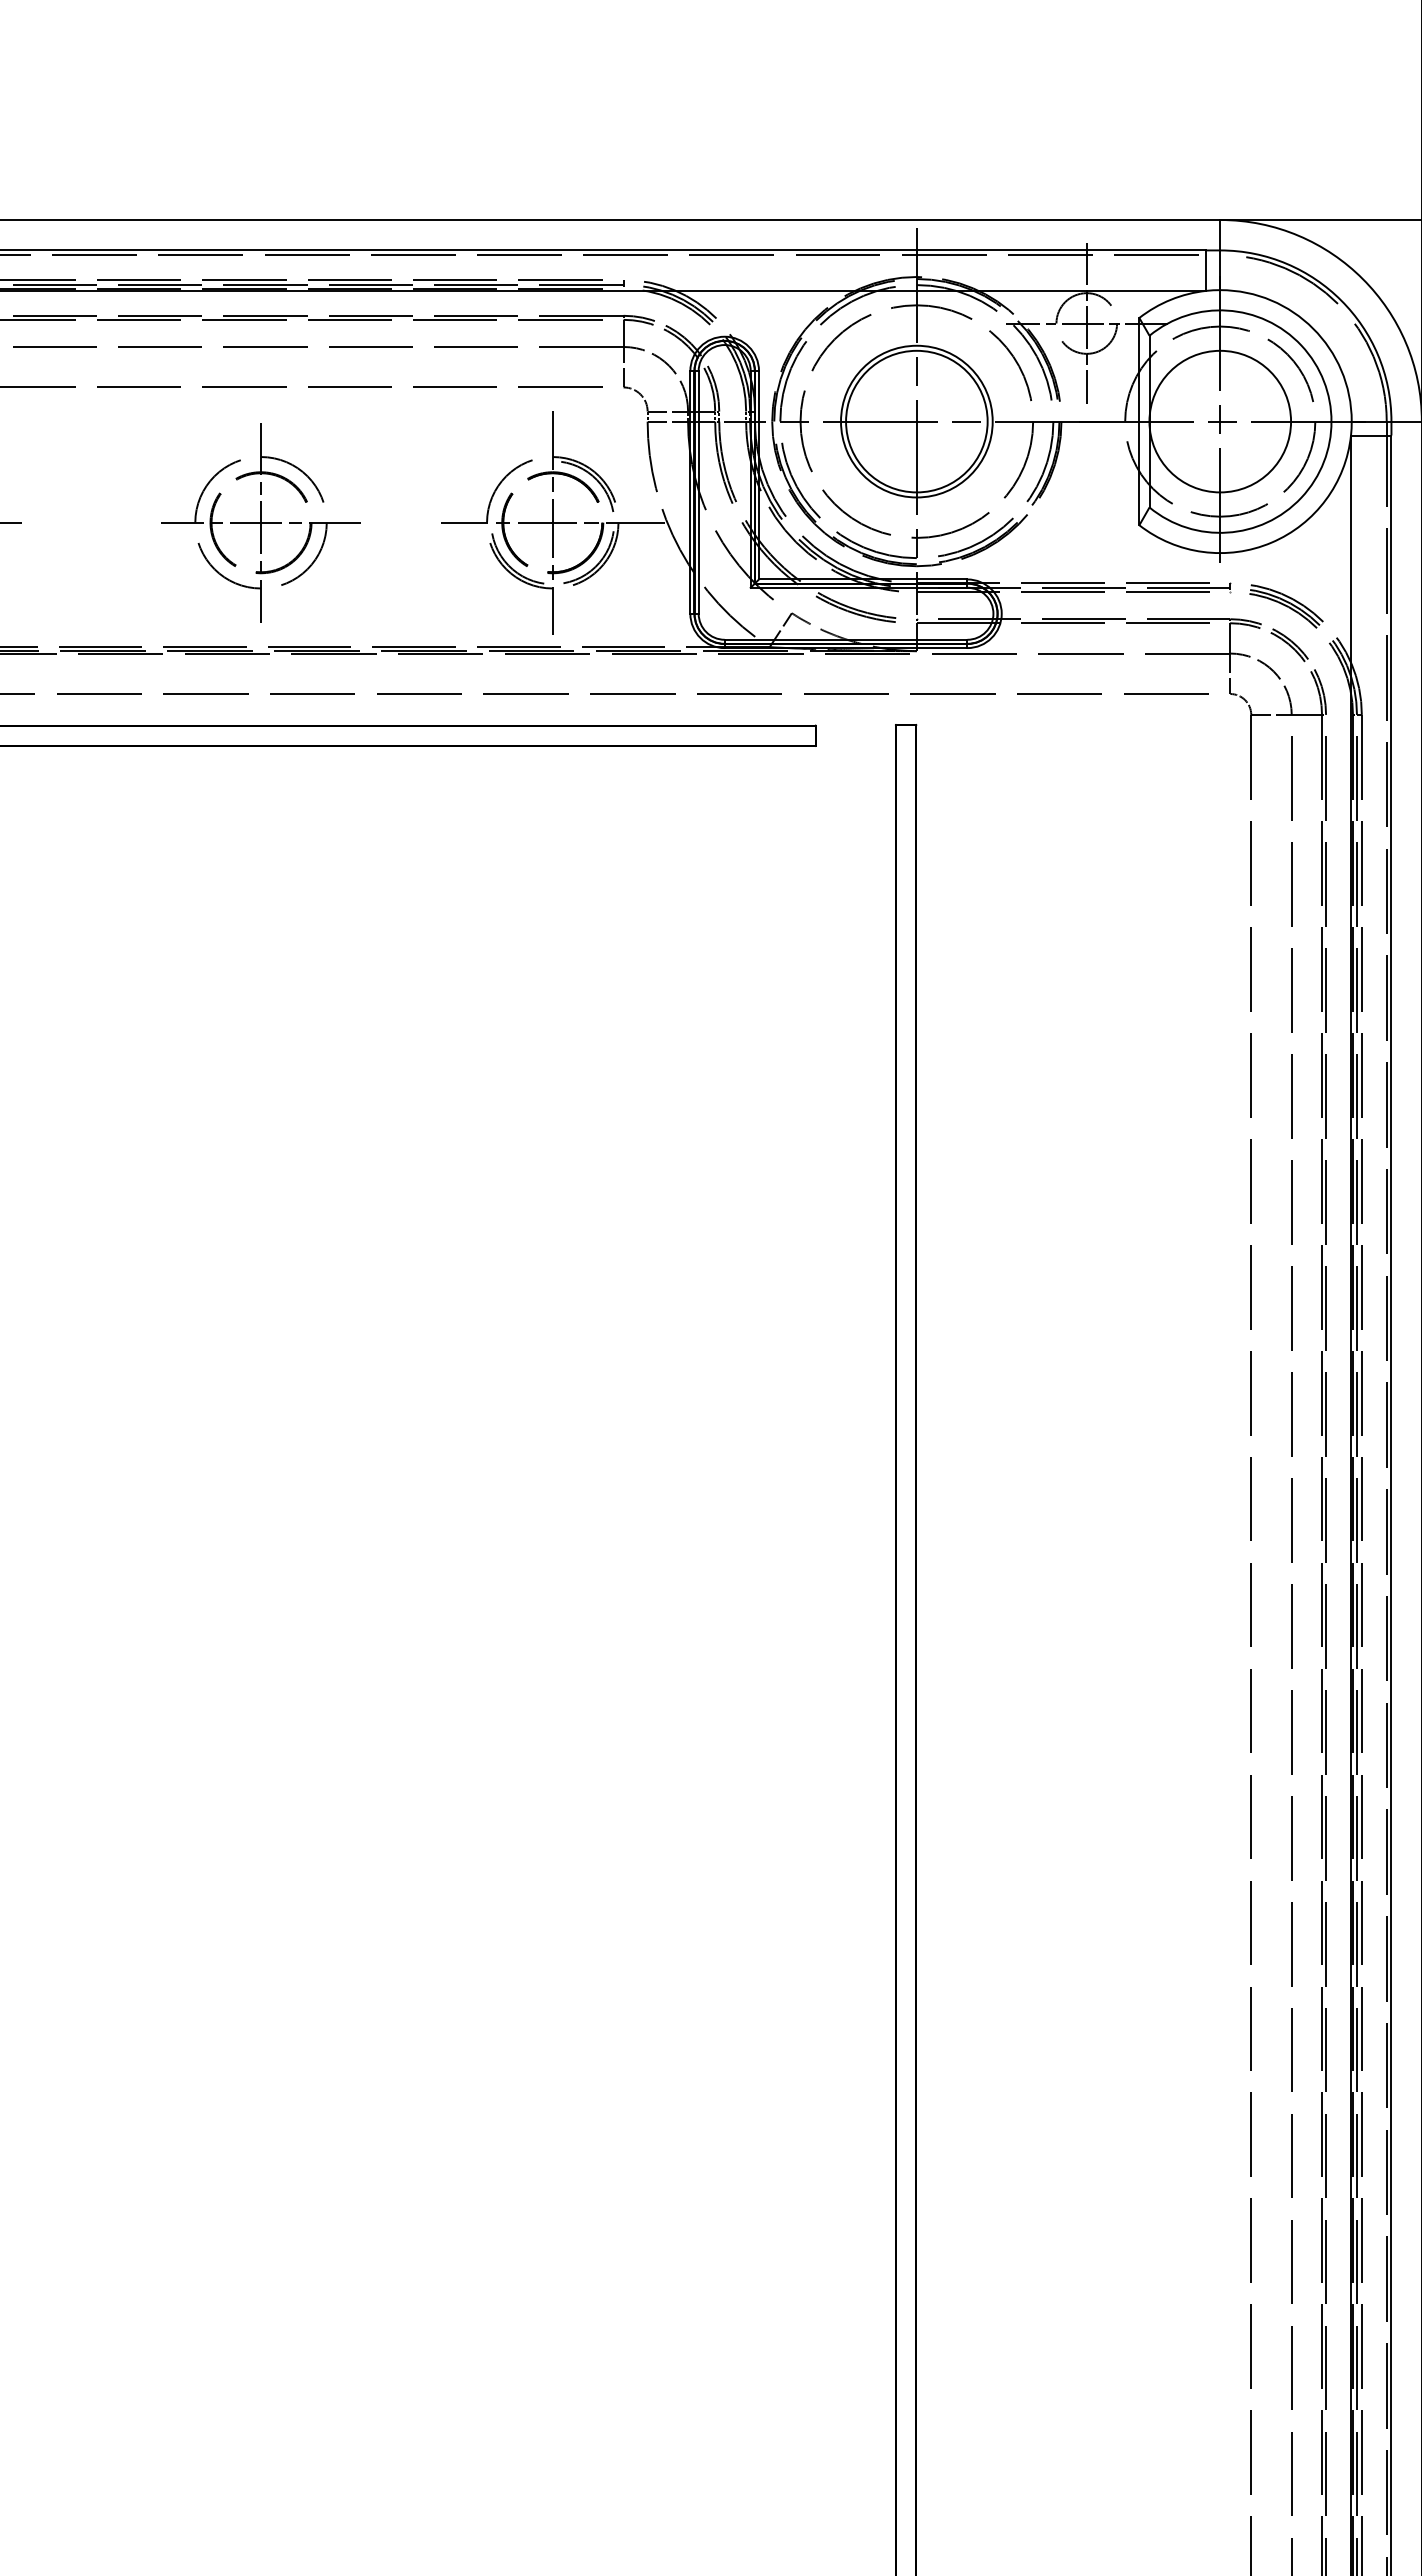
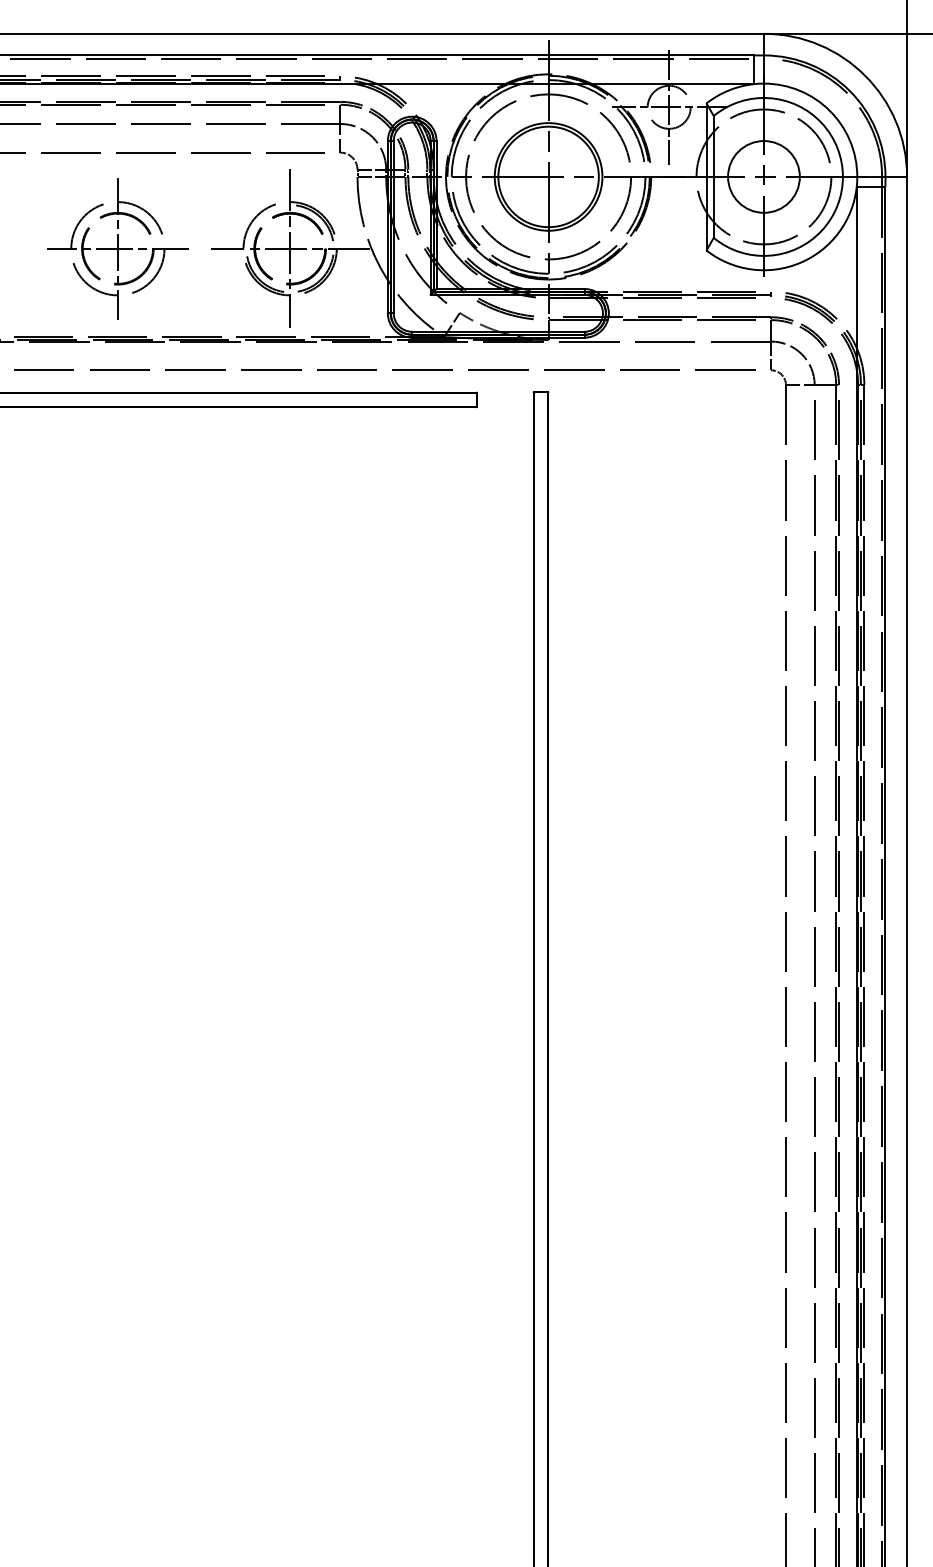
circle: (1219, 421) -> (763, 176), size x0.71
part: (260, 522) -> (117, 248), moved

